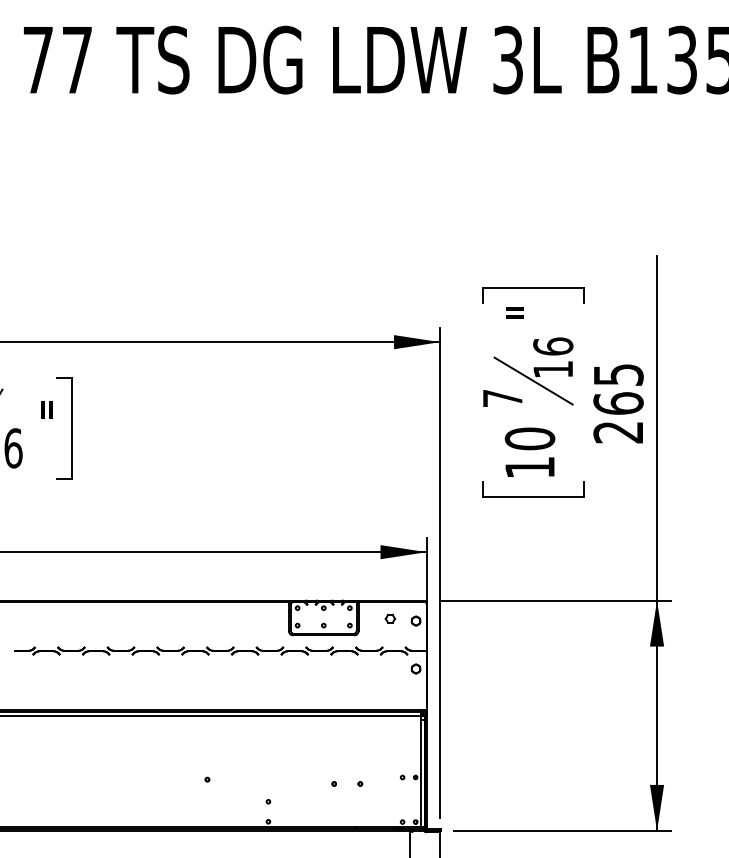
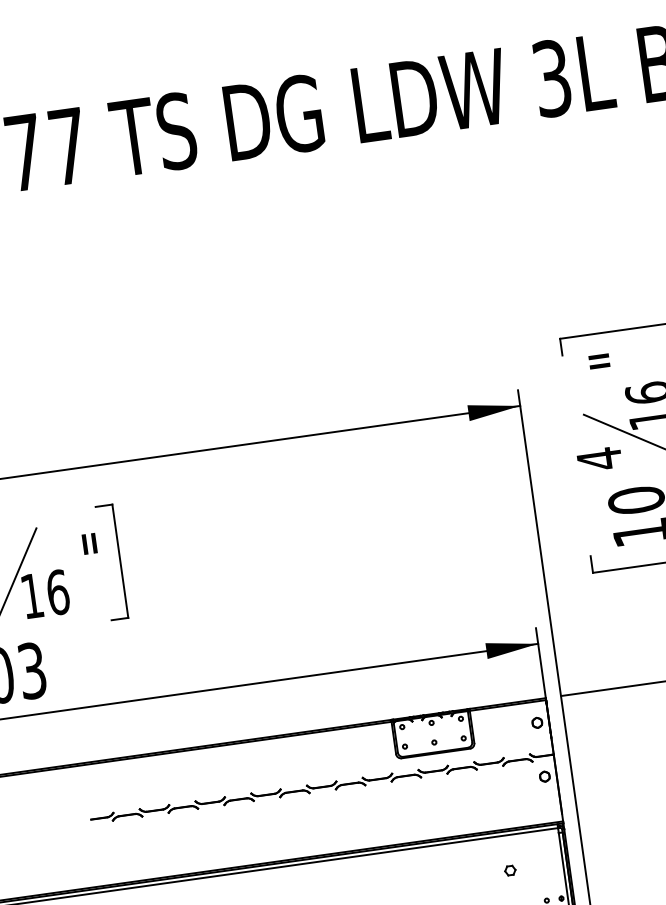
text: (502, 398) -> (599, 459), 7 -> 4
part: (390, 618) -> (510, 870), moved

